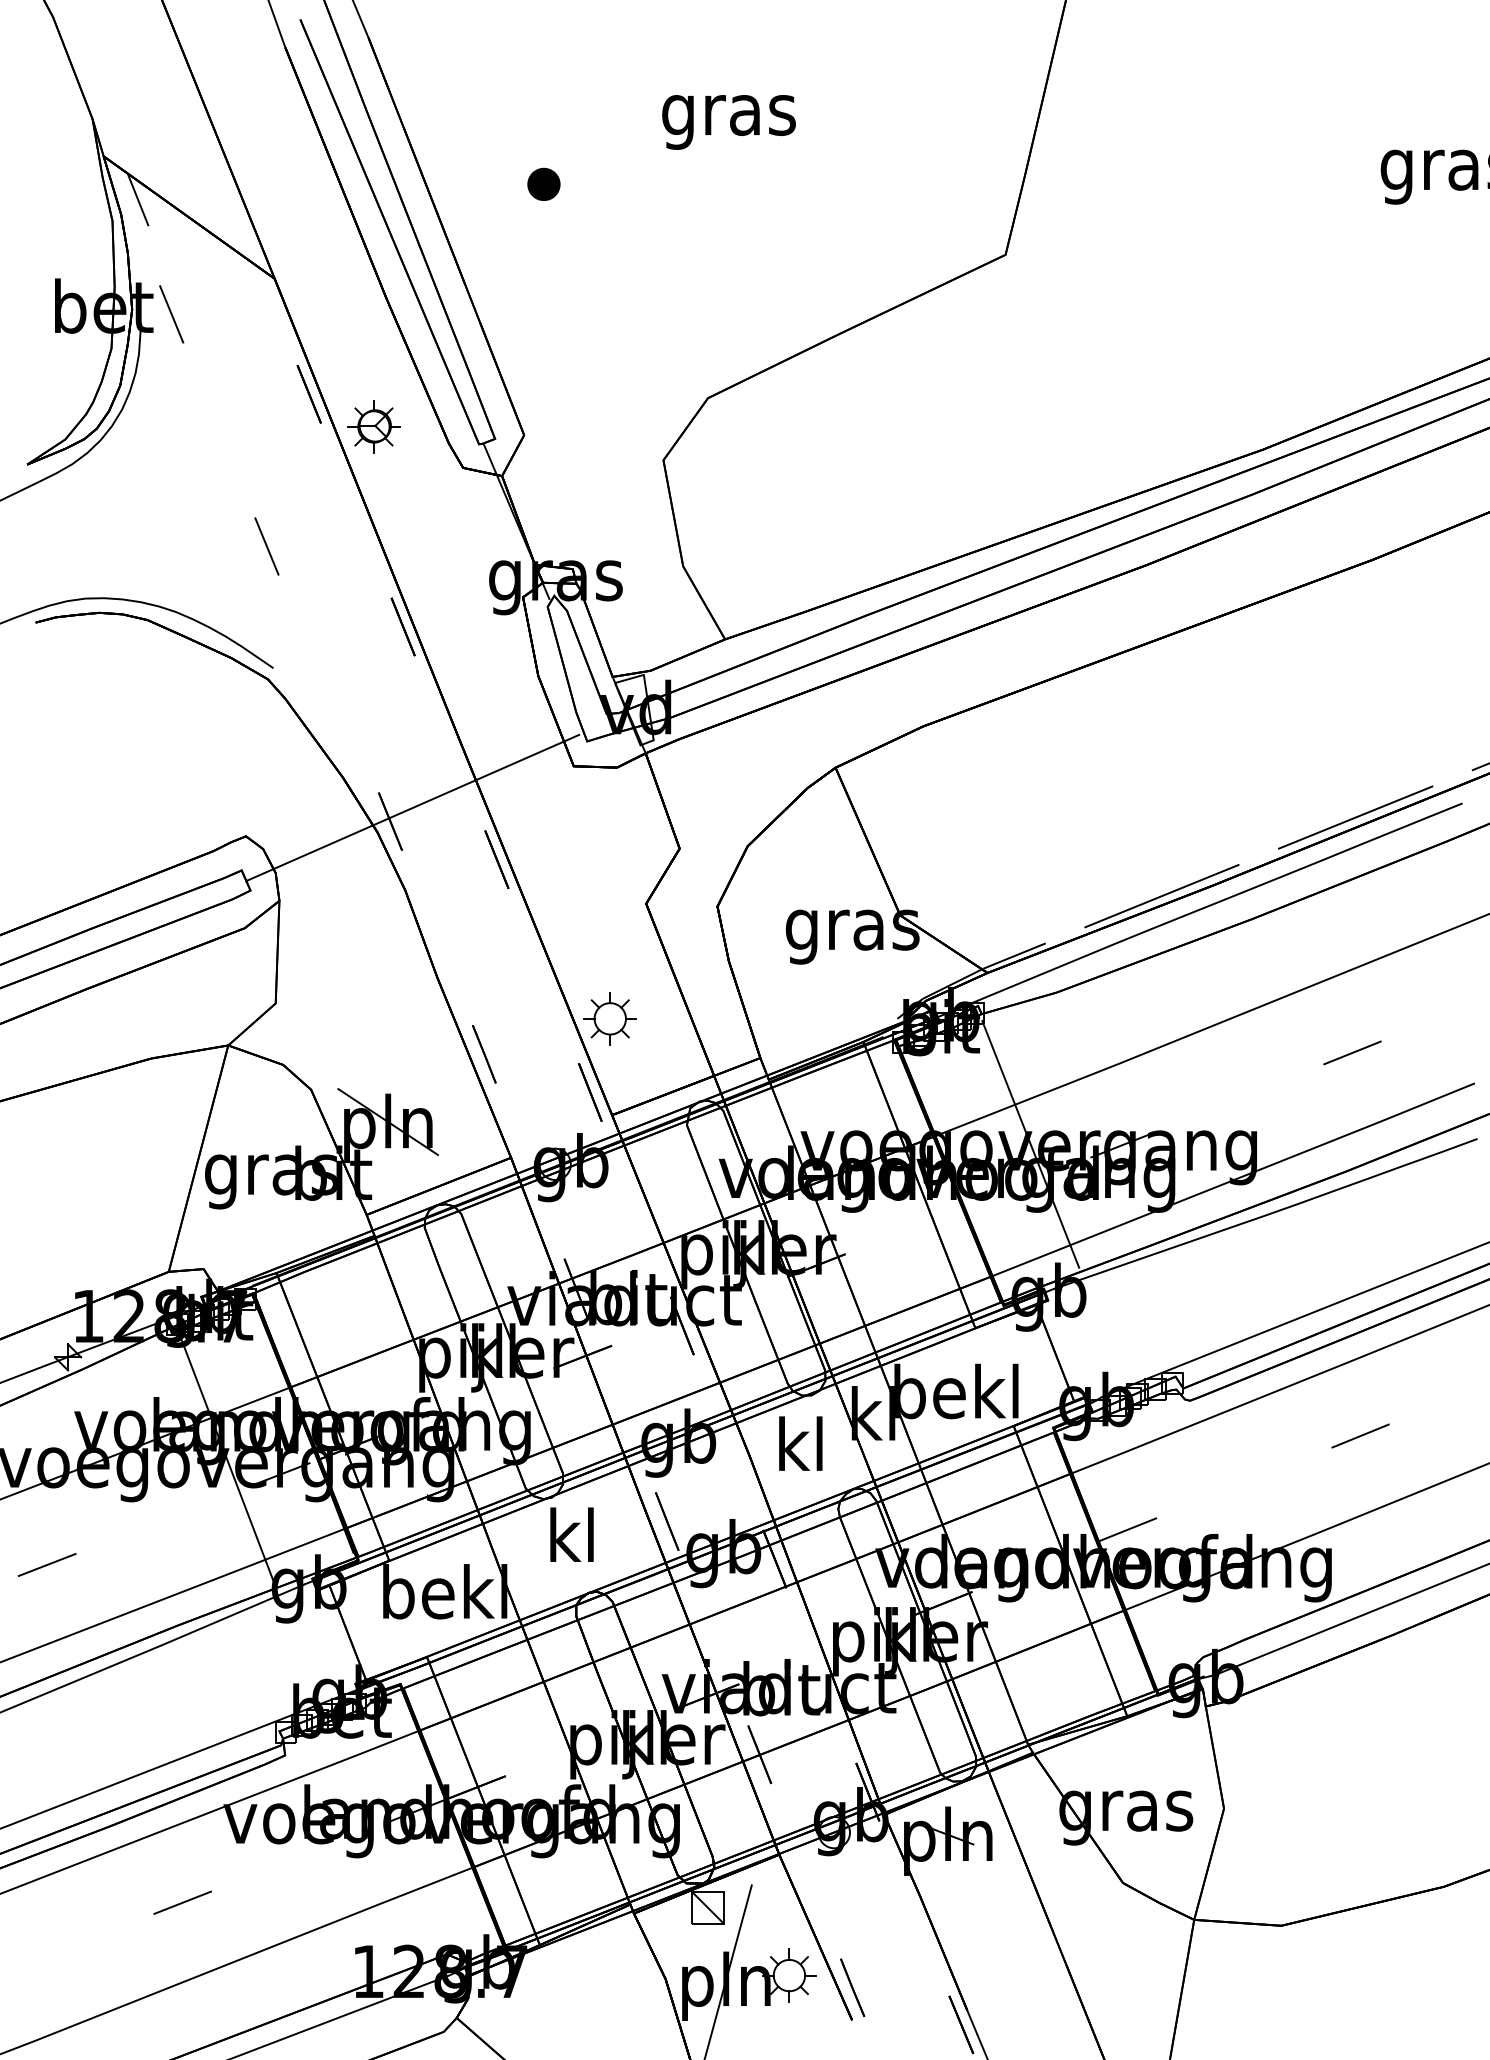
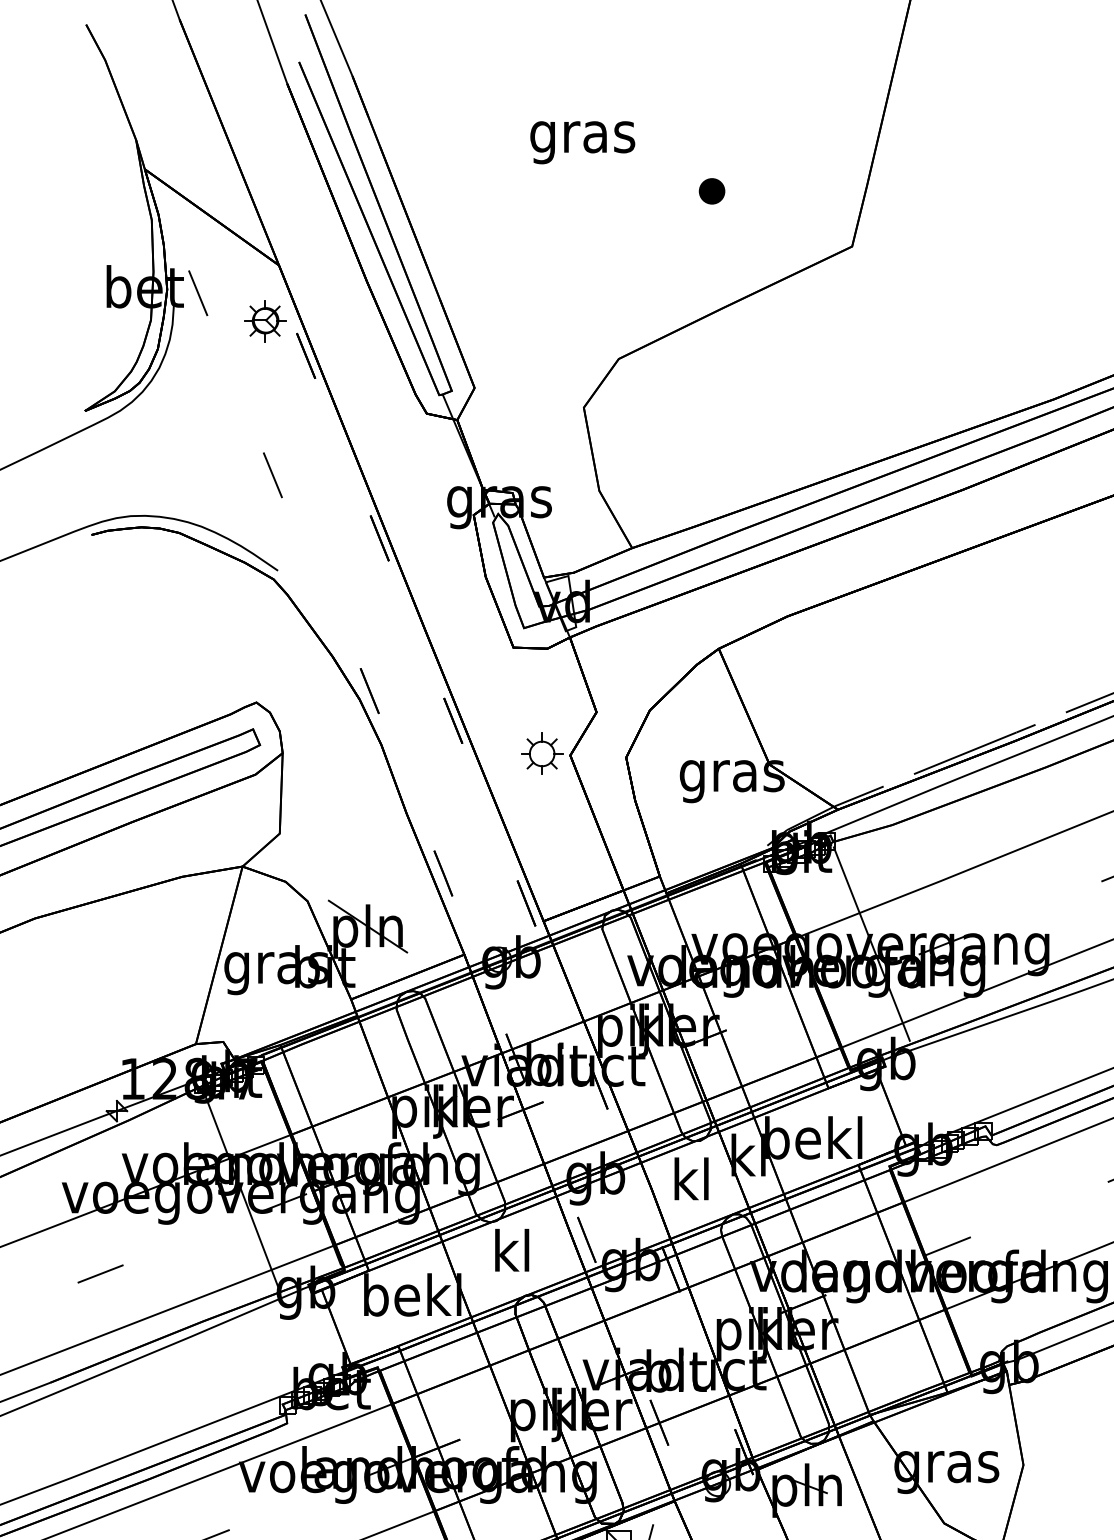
text: (728, 122) -> (582, 142), moved
part: (543, 183) -> (711, 190), moved
line: (137, 199) -> (171, 203), removed
part: (373, 426) -> (264, 320), moved
line: (412, 807) -> (387, 679), removed
part: (609, 1018) -> (541, 753), moved

